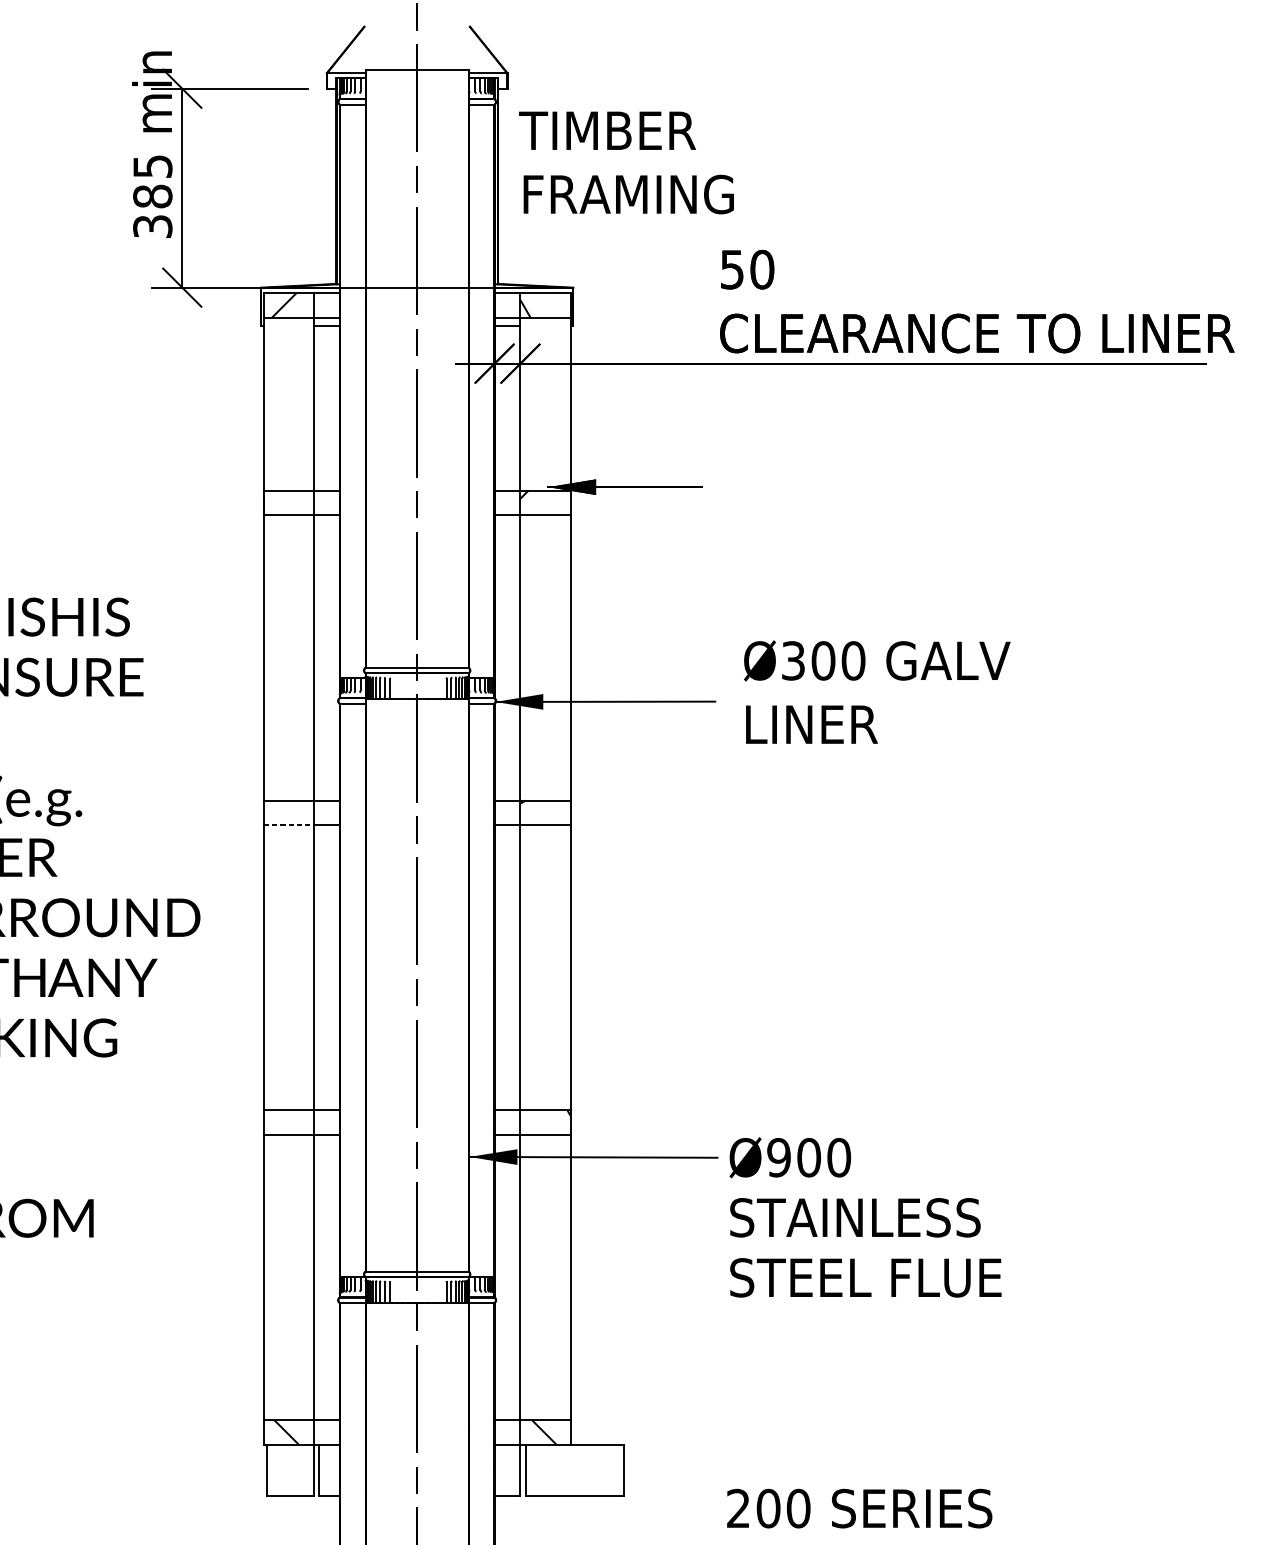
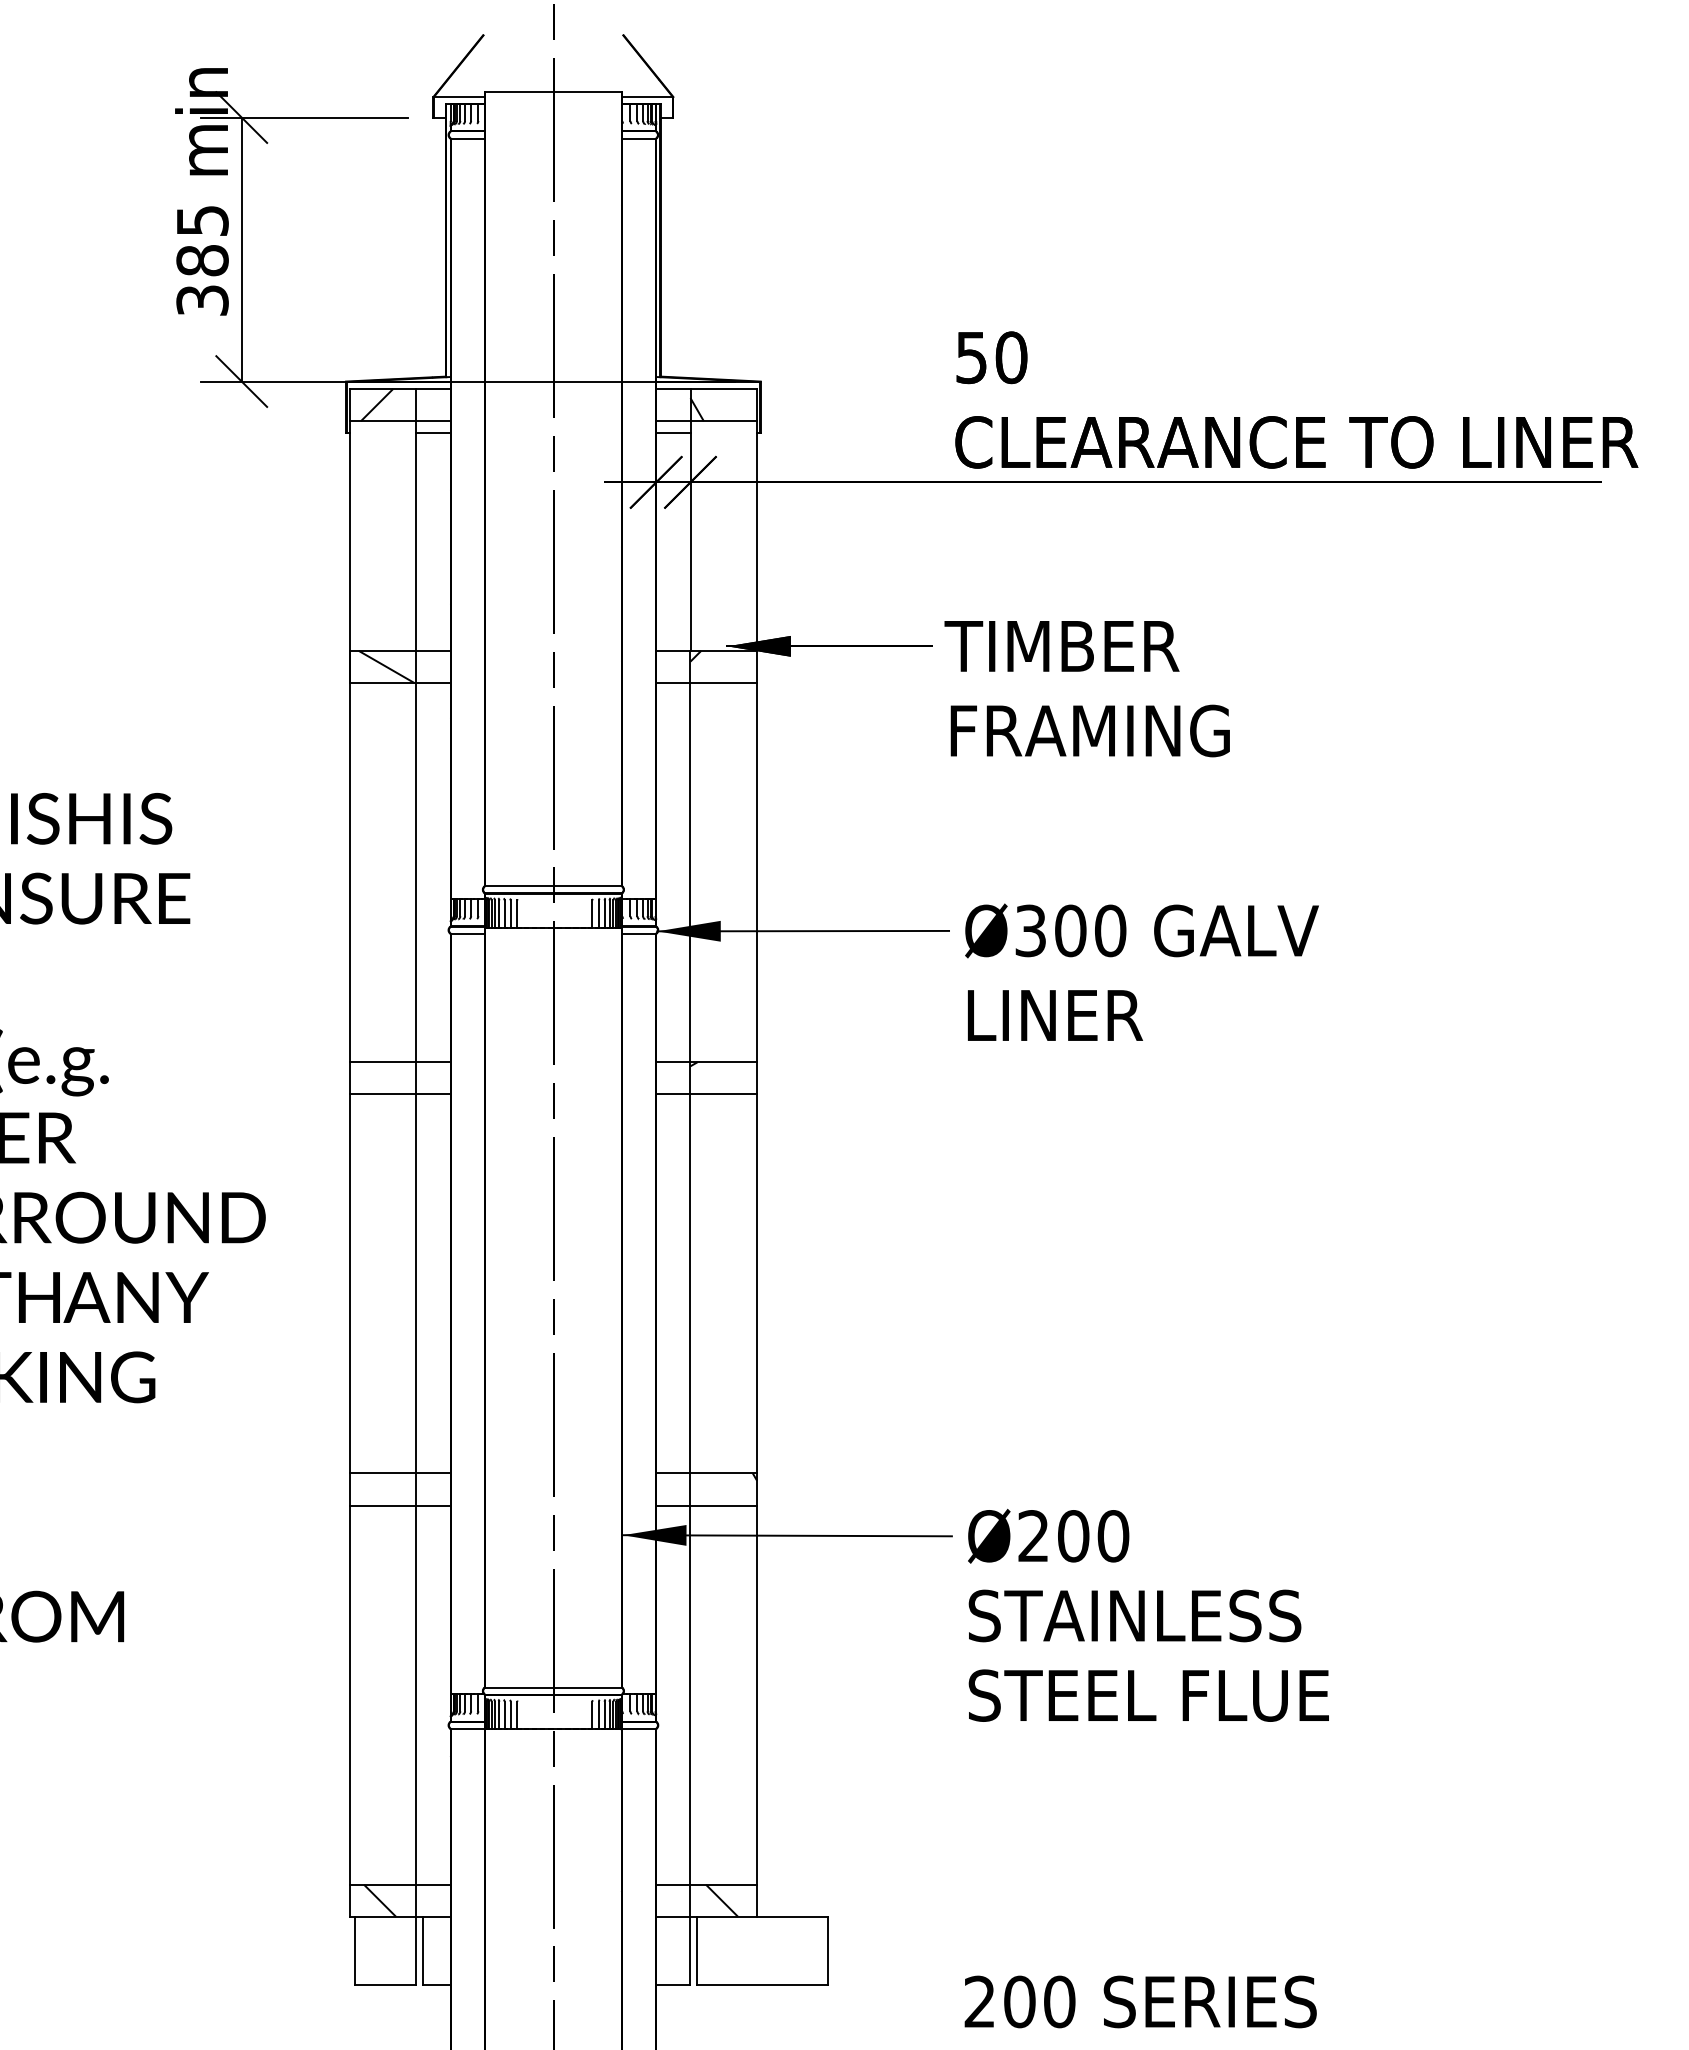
text: (625, 163) -> (1086, 689), moved
hatch: (291, 502) -> (386, 666), added
text: (876, 691) -> (1141, 971), moved
line: (289, 824) -> (383, 1094), dashed -> solid
text: (778, 1157) -> (1033, 1536), Ø900 -> Ø200

